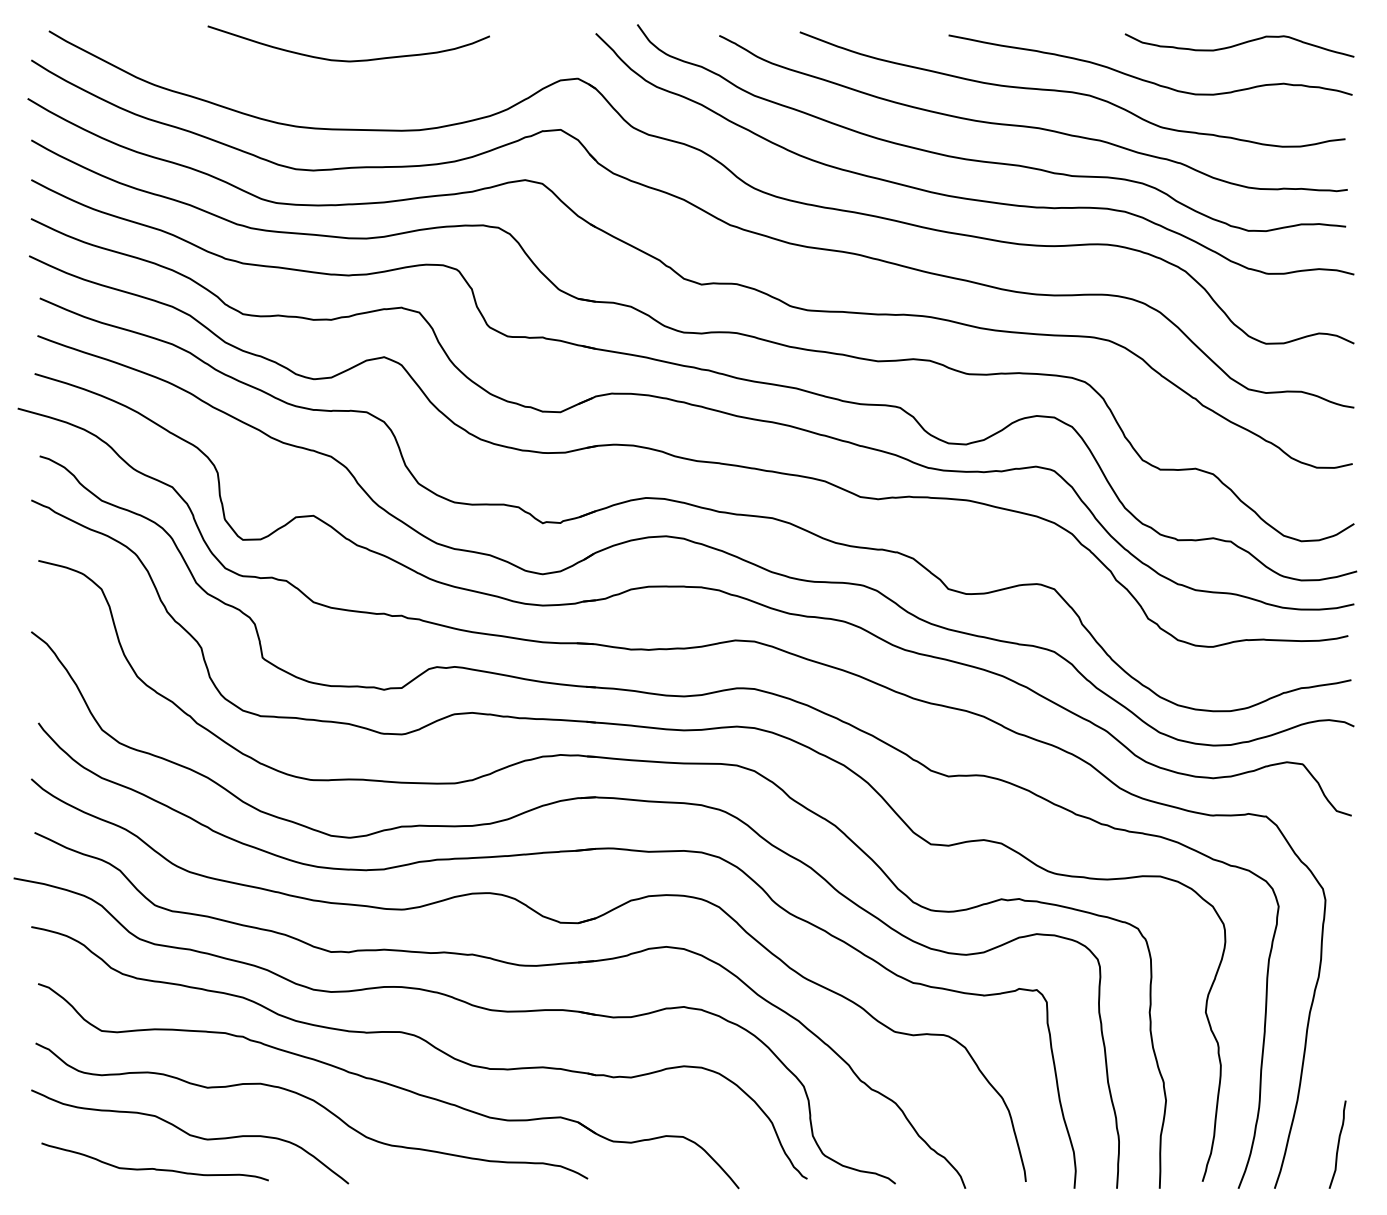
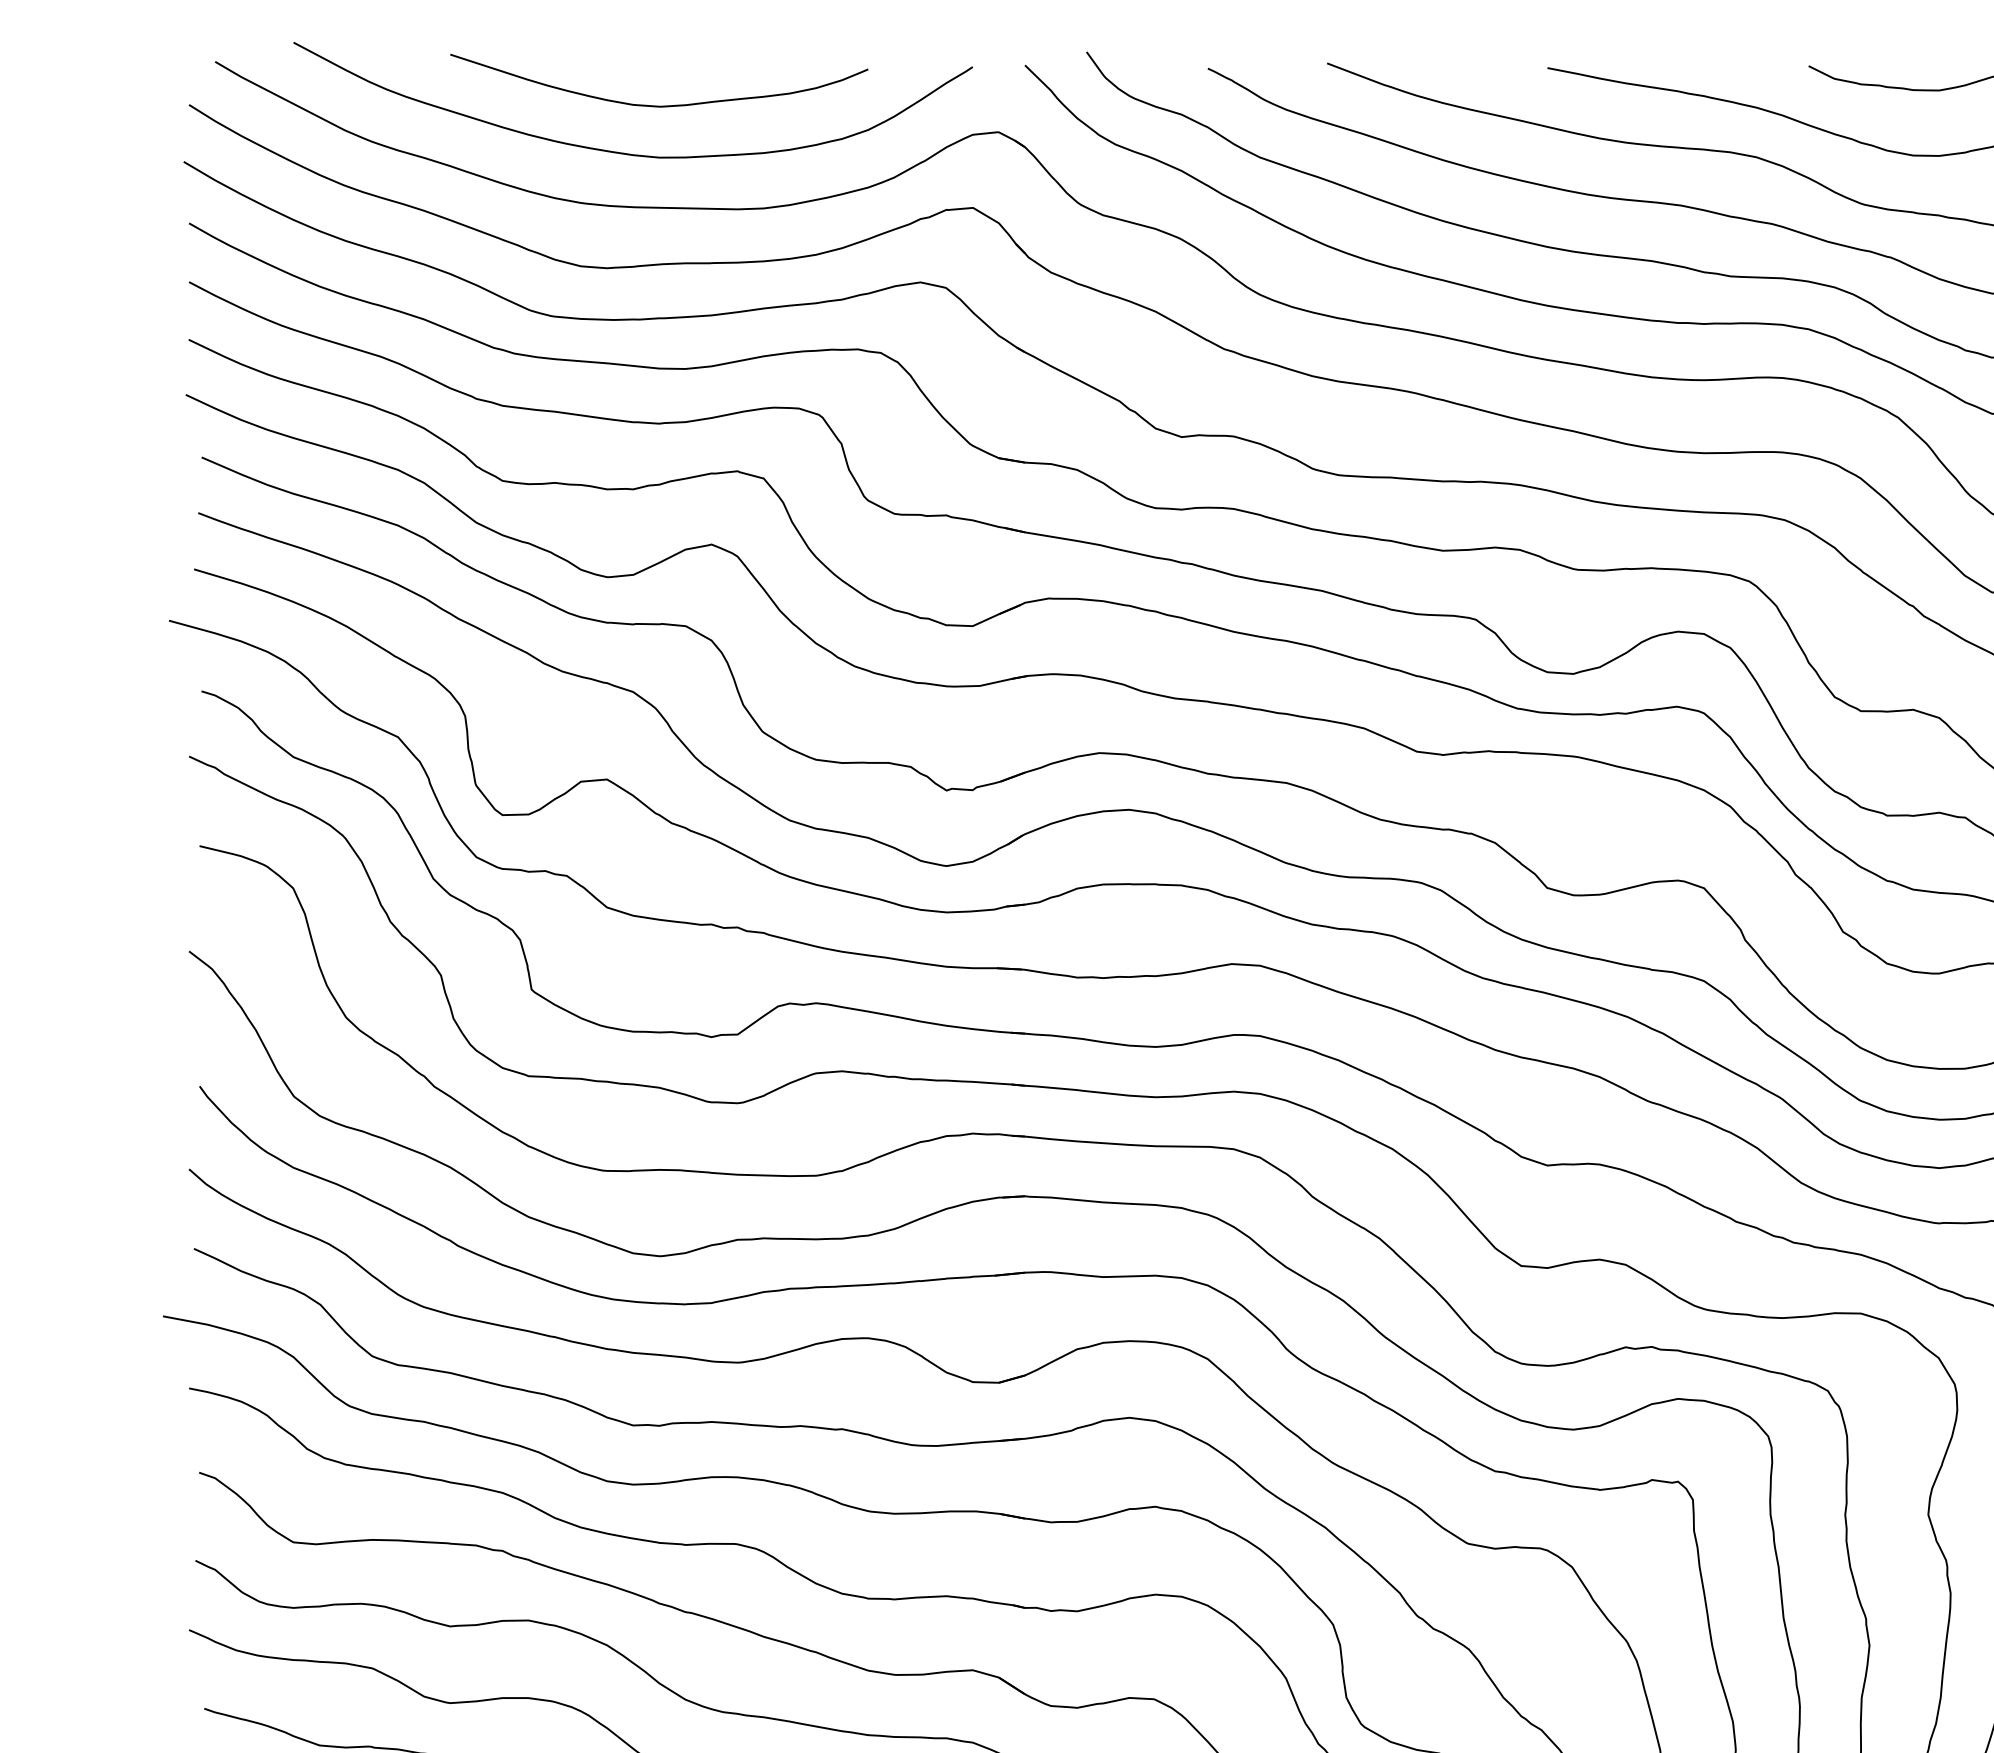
curve: (328, 92) -> (629, 152), added

